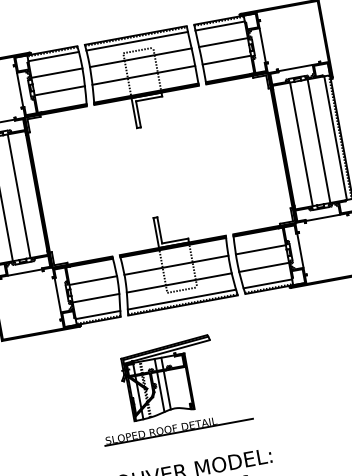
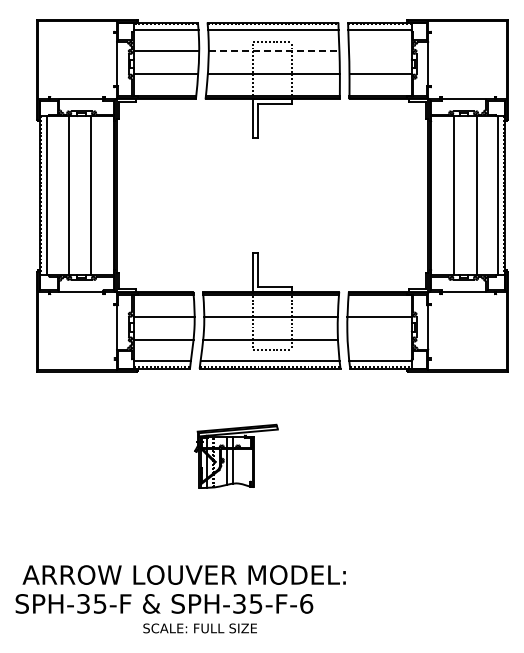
line: (223, 42) -> (380, 51), removed
line: (141, 57) -> (274, 51), solid -> dashed
line: (264, 267) -> (379, 340), removed
part: (169, 378) -> (236, 456), size x0.7
part: (178, 428) -> (236, 520), removed

